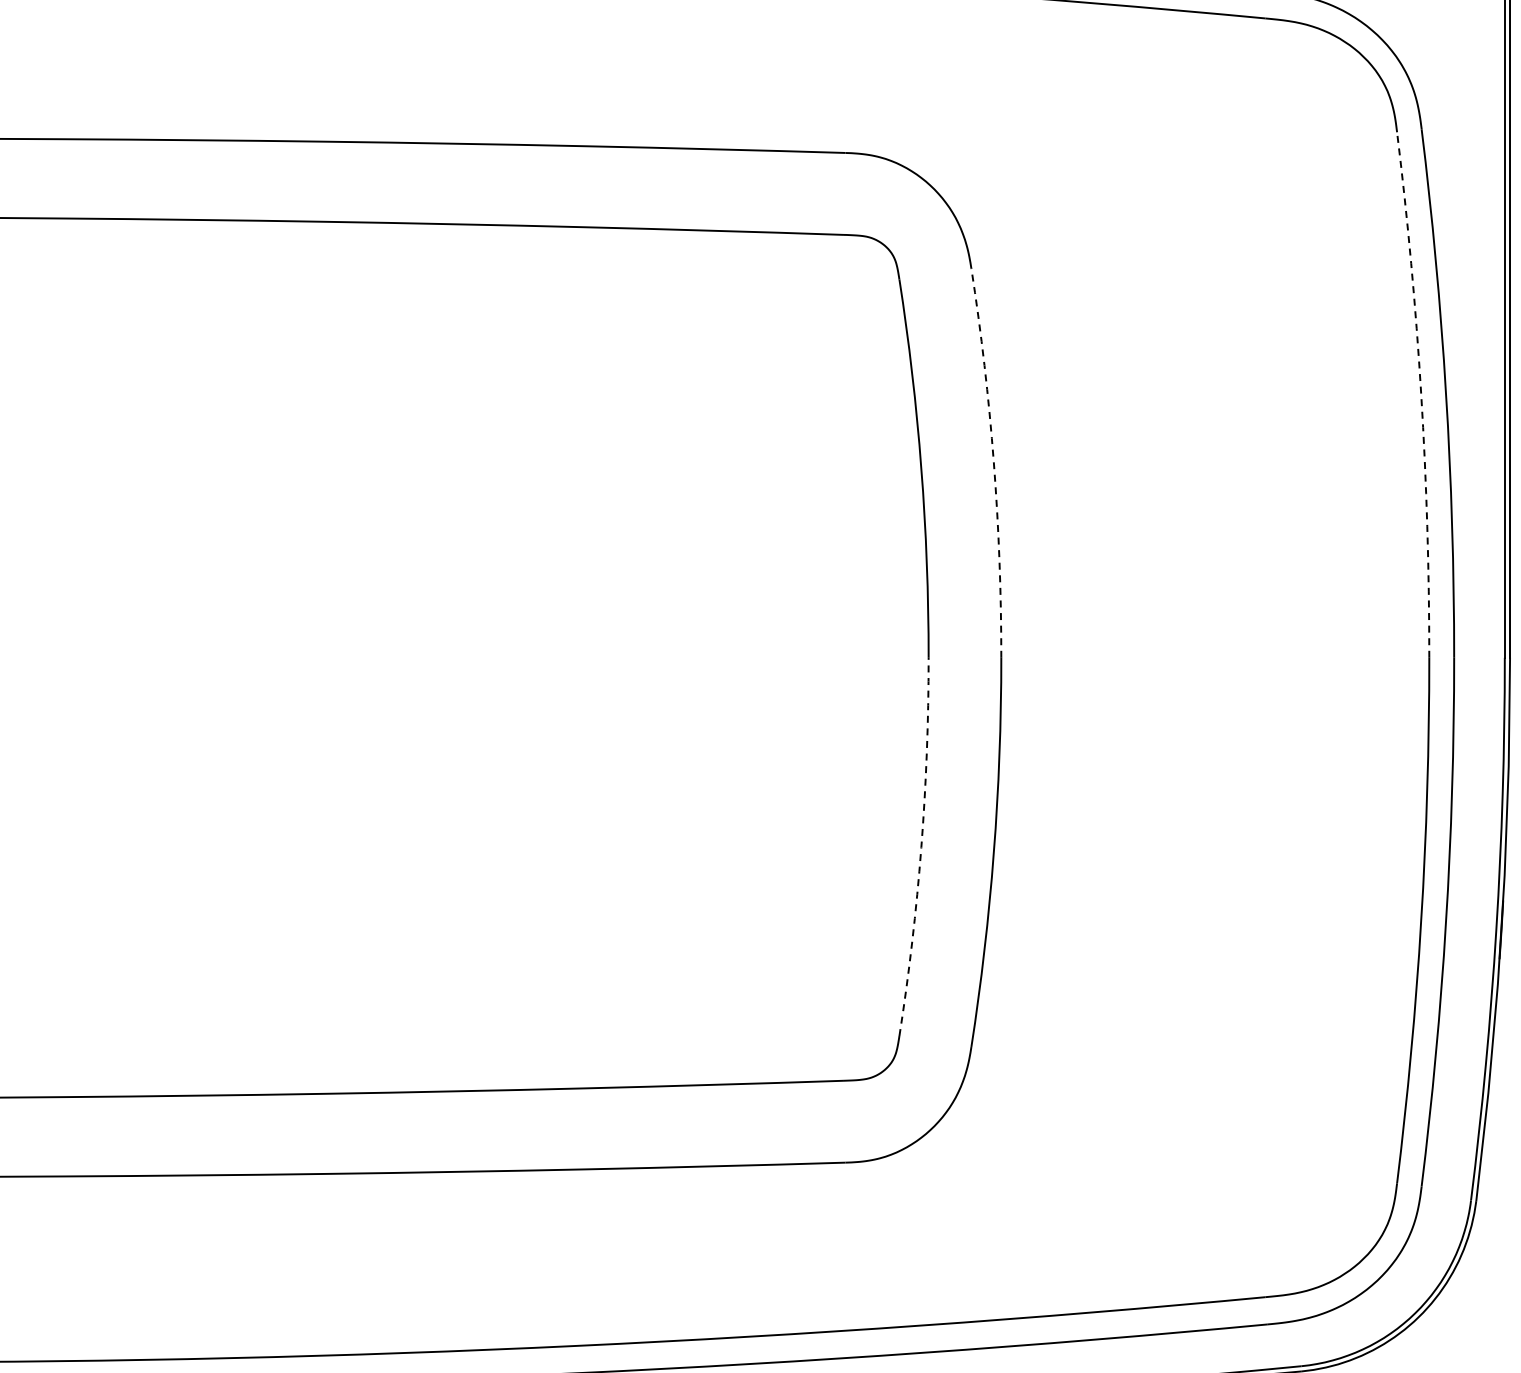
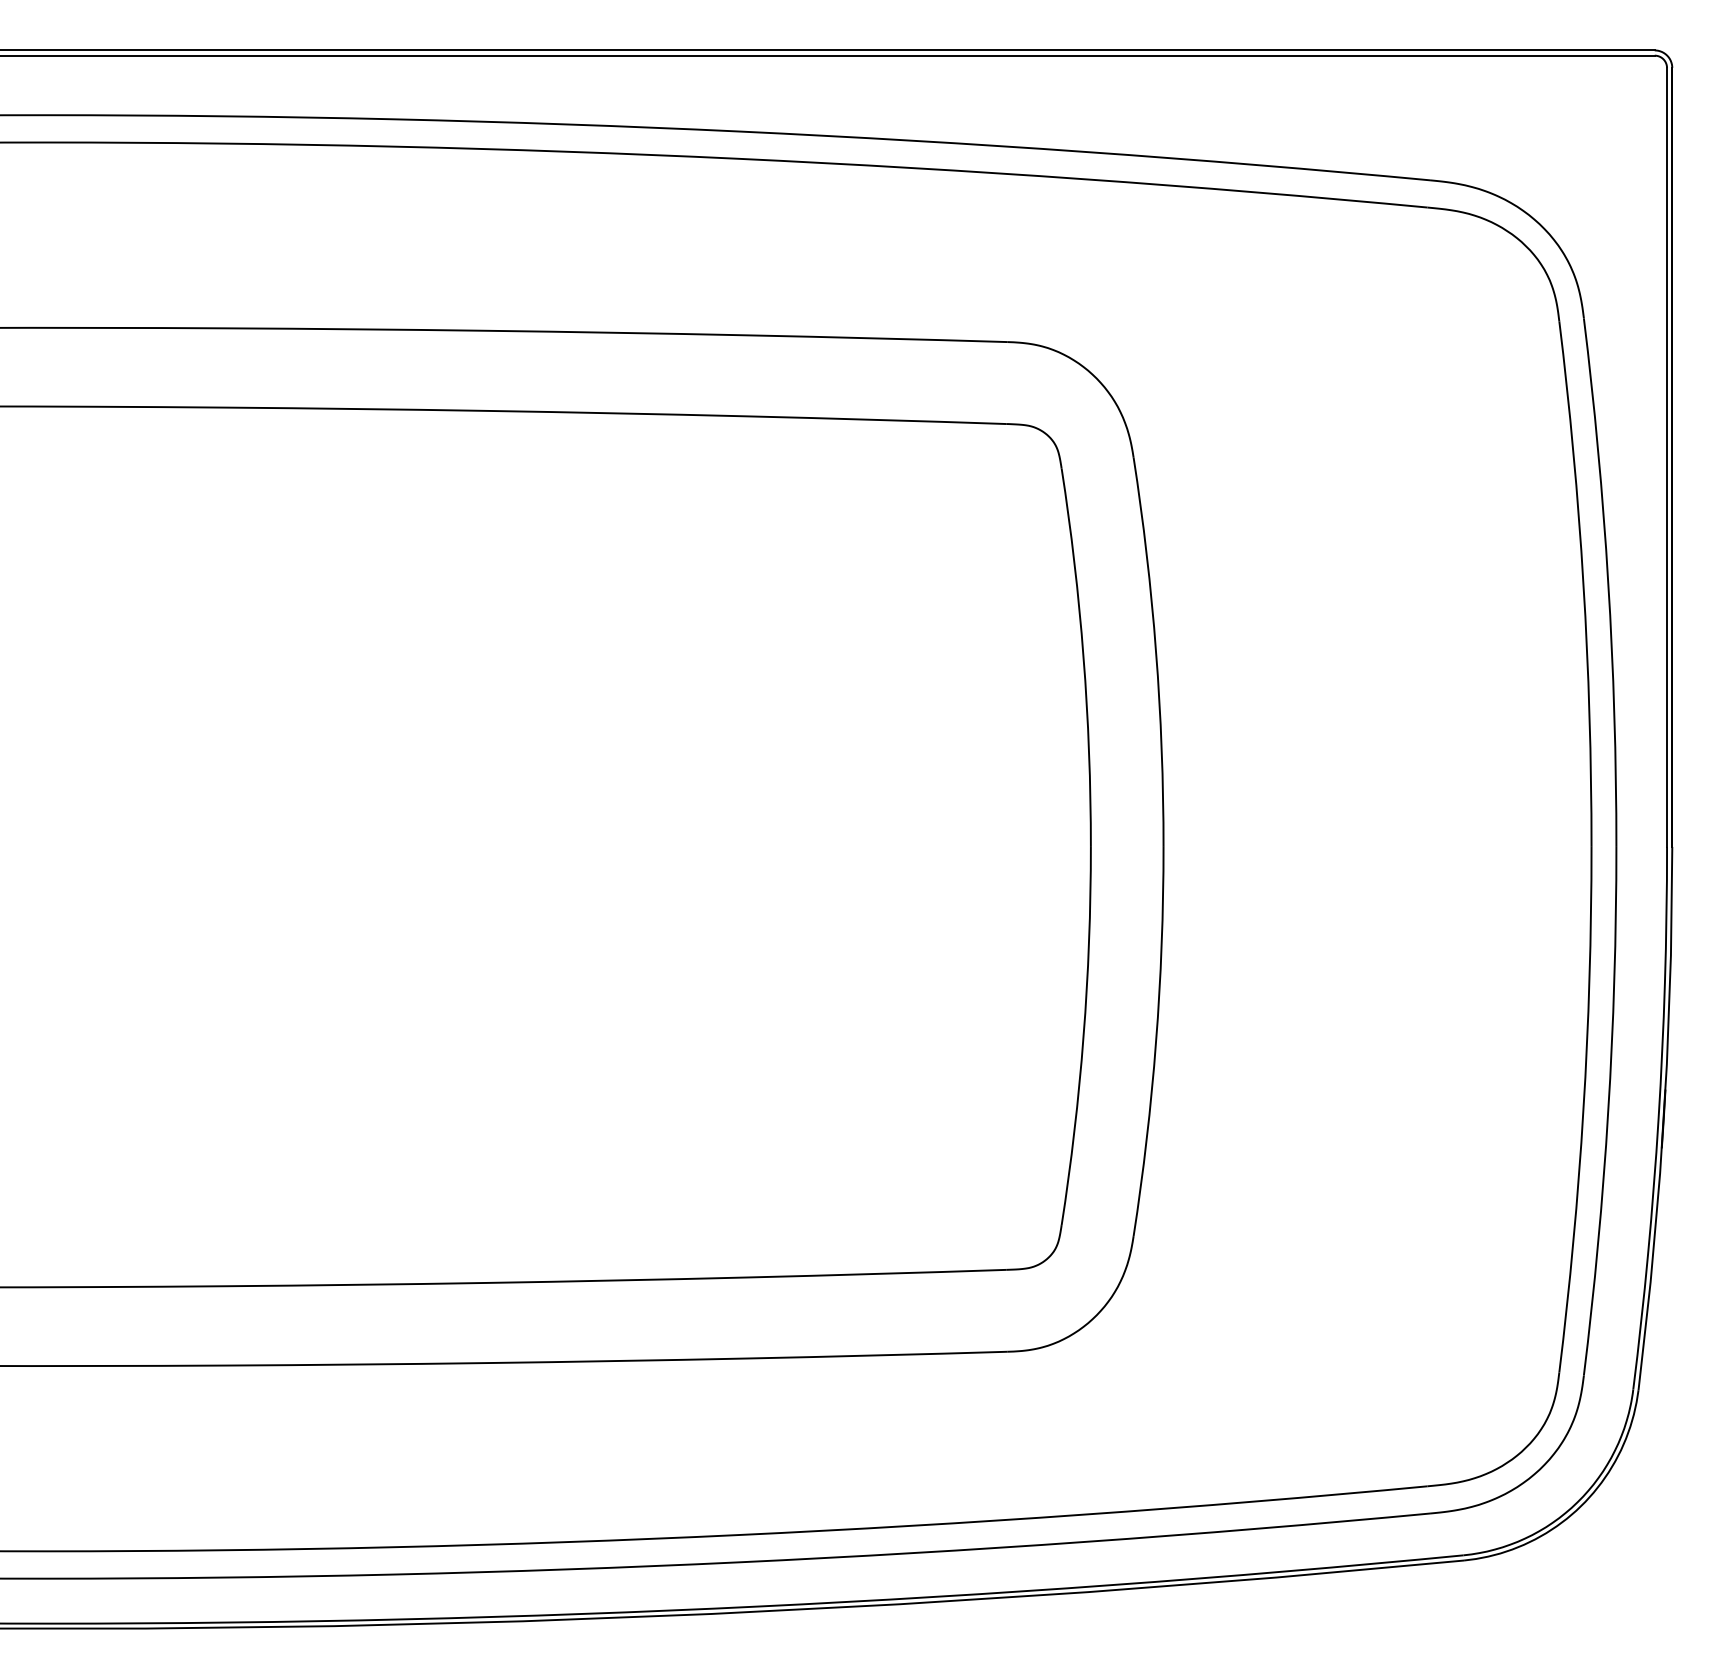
arc: (1421, 394) -> (1583, 583), dashed -> solid
arc: (994, 462) -> (1156, 651), dashed -> solid
arc: (921, 847) -> (1083, 1036), dashed -> solid

